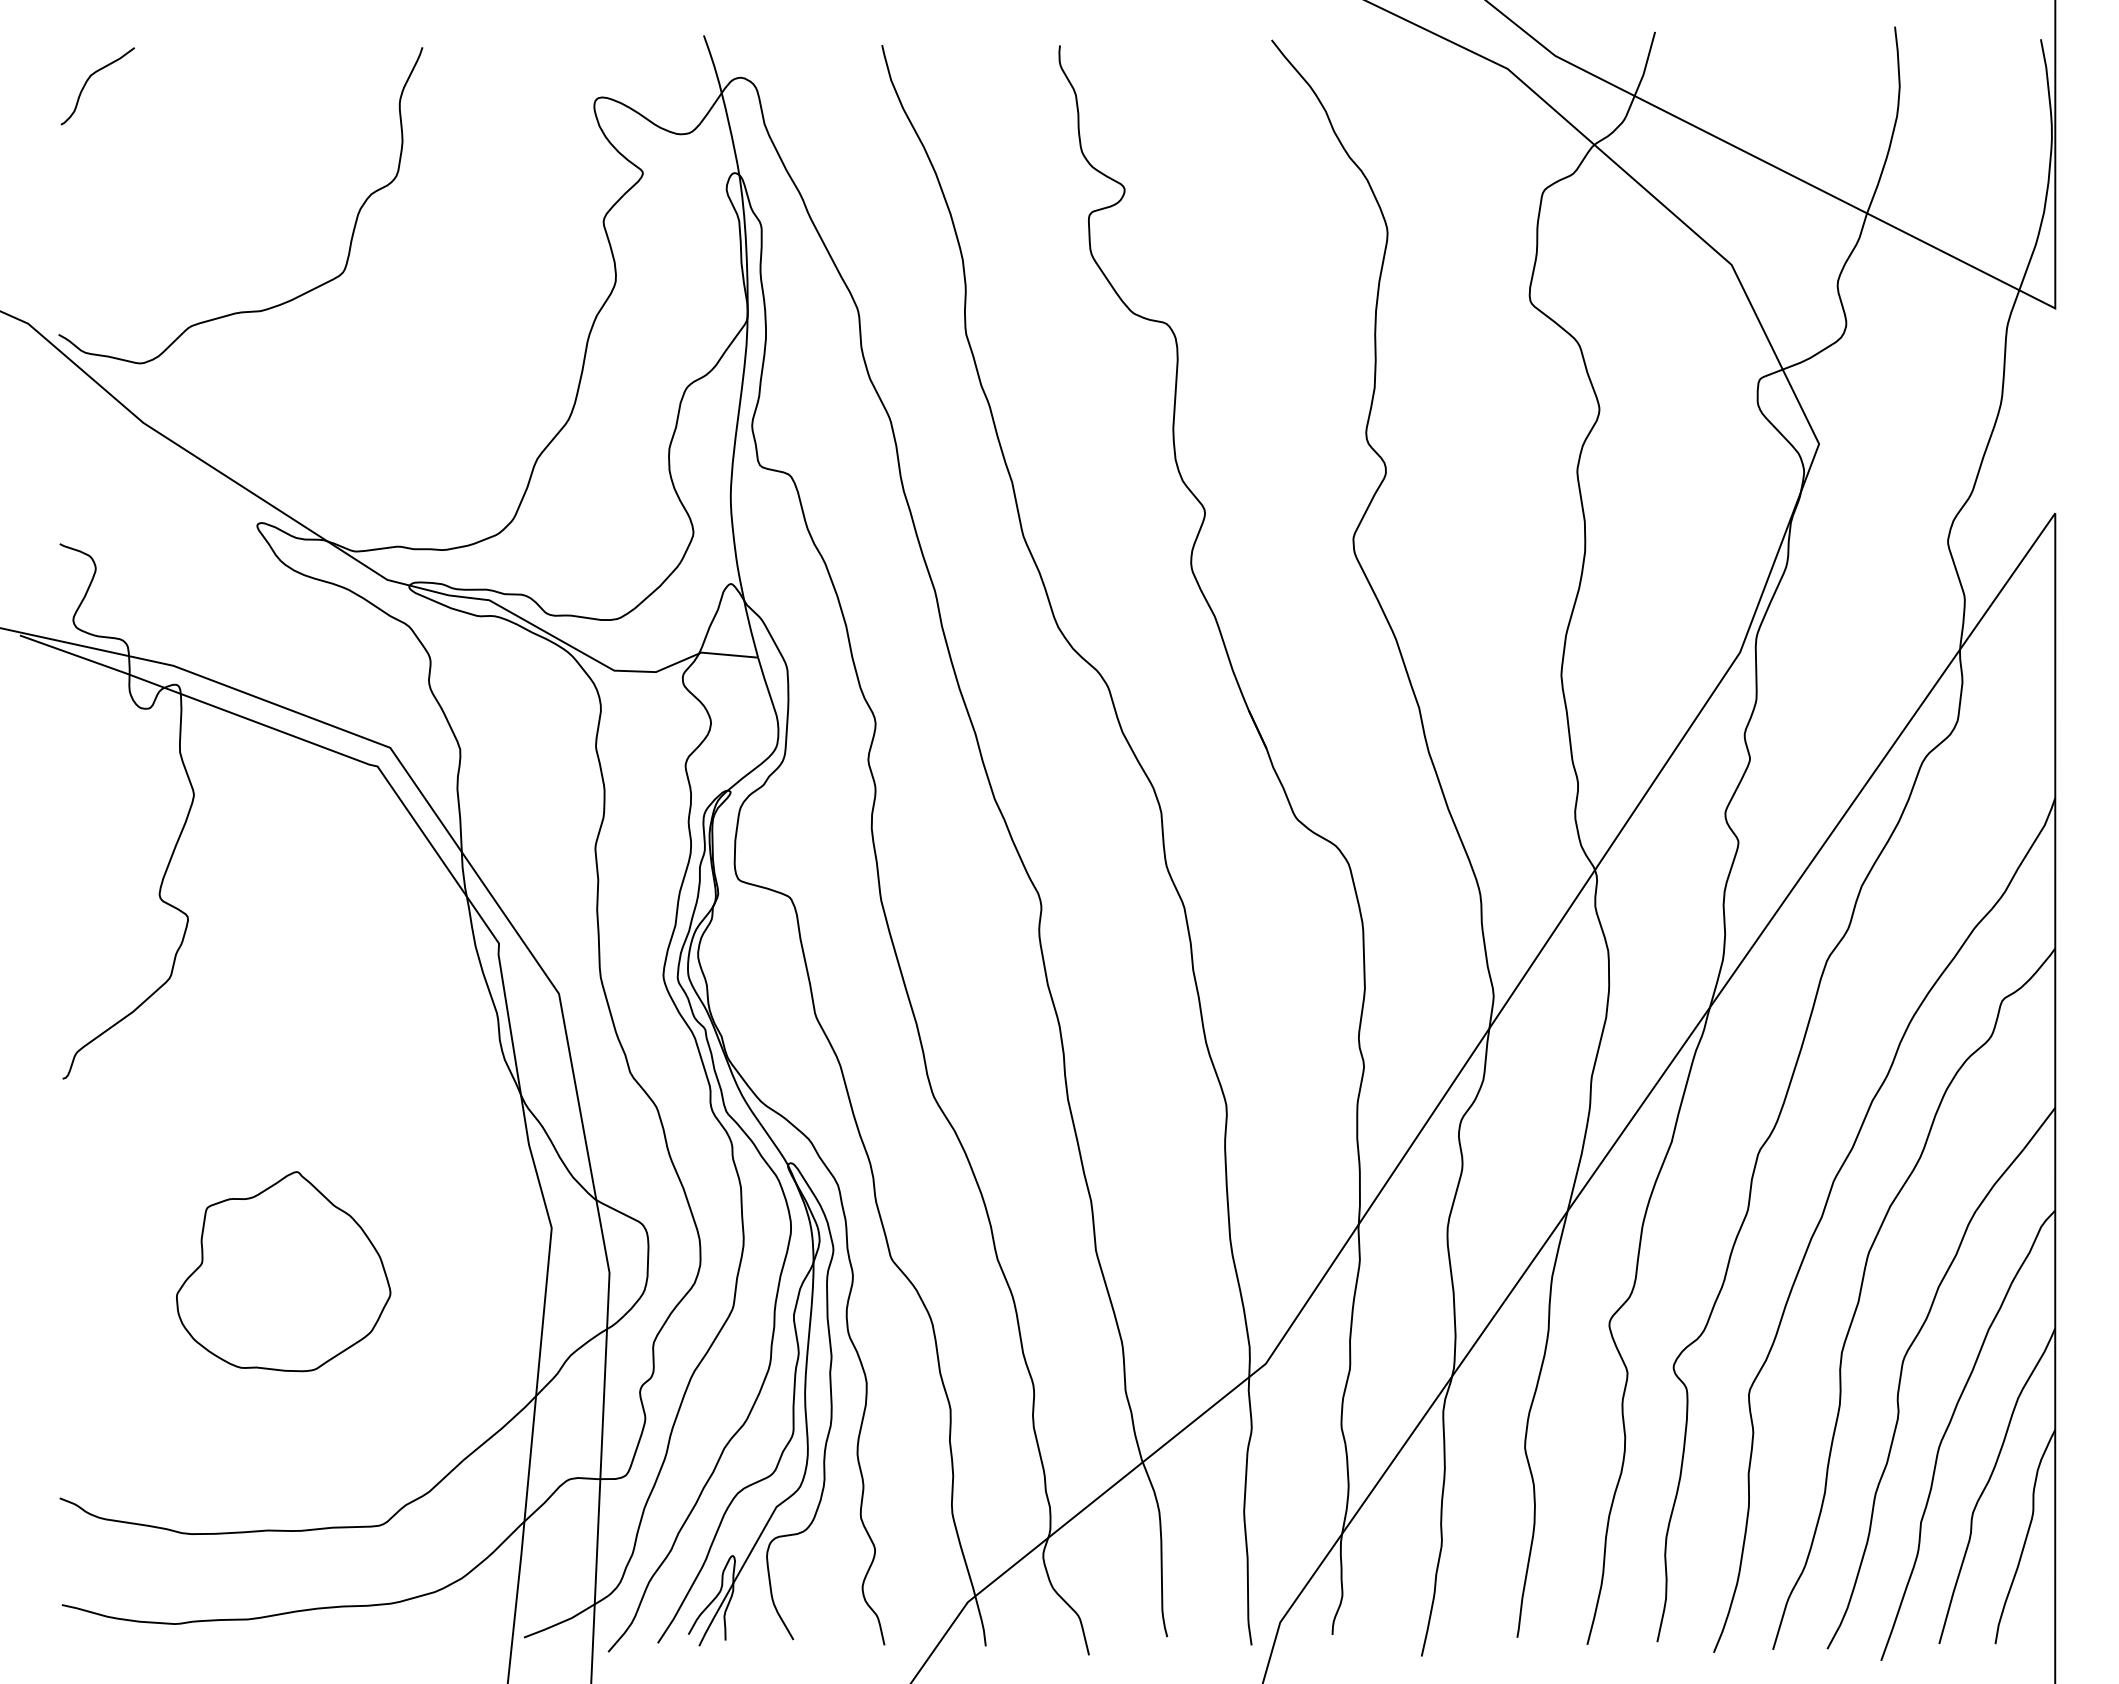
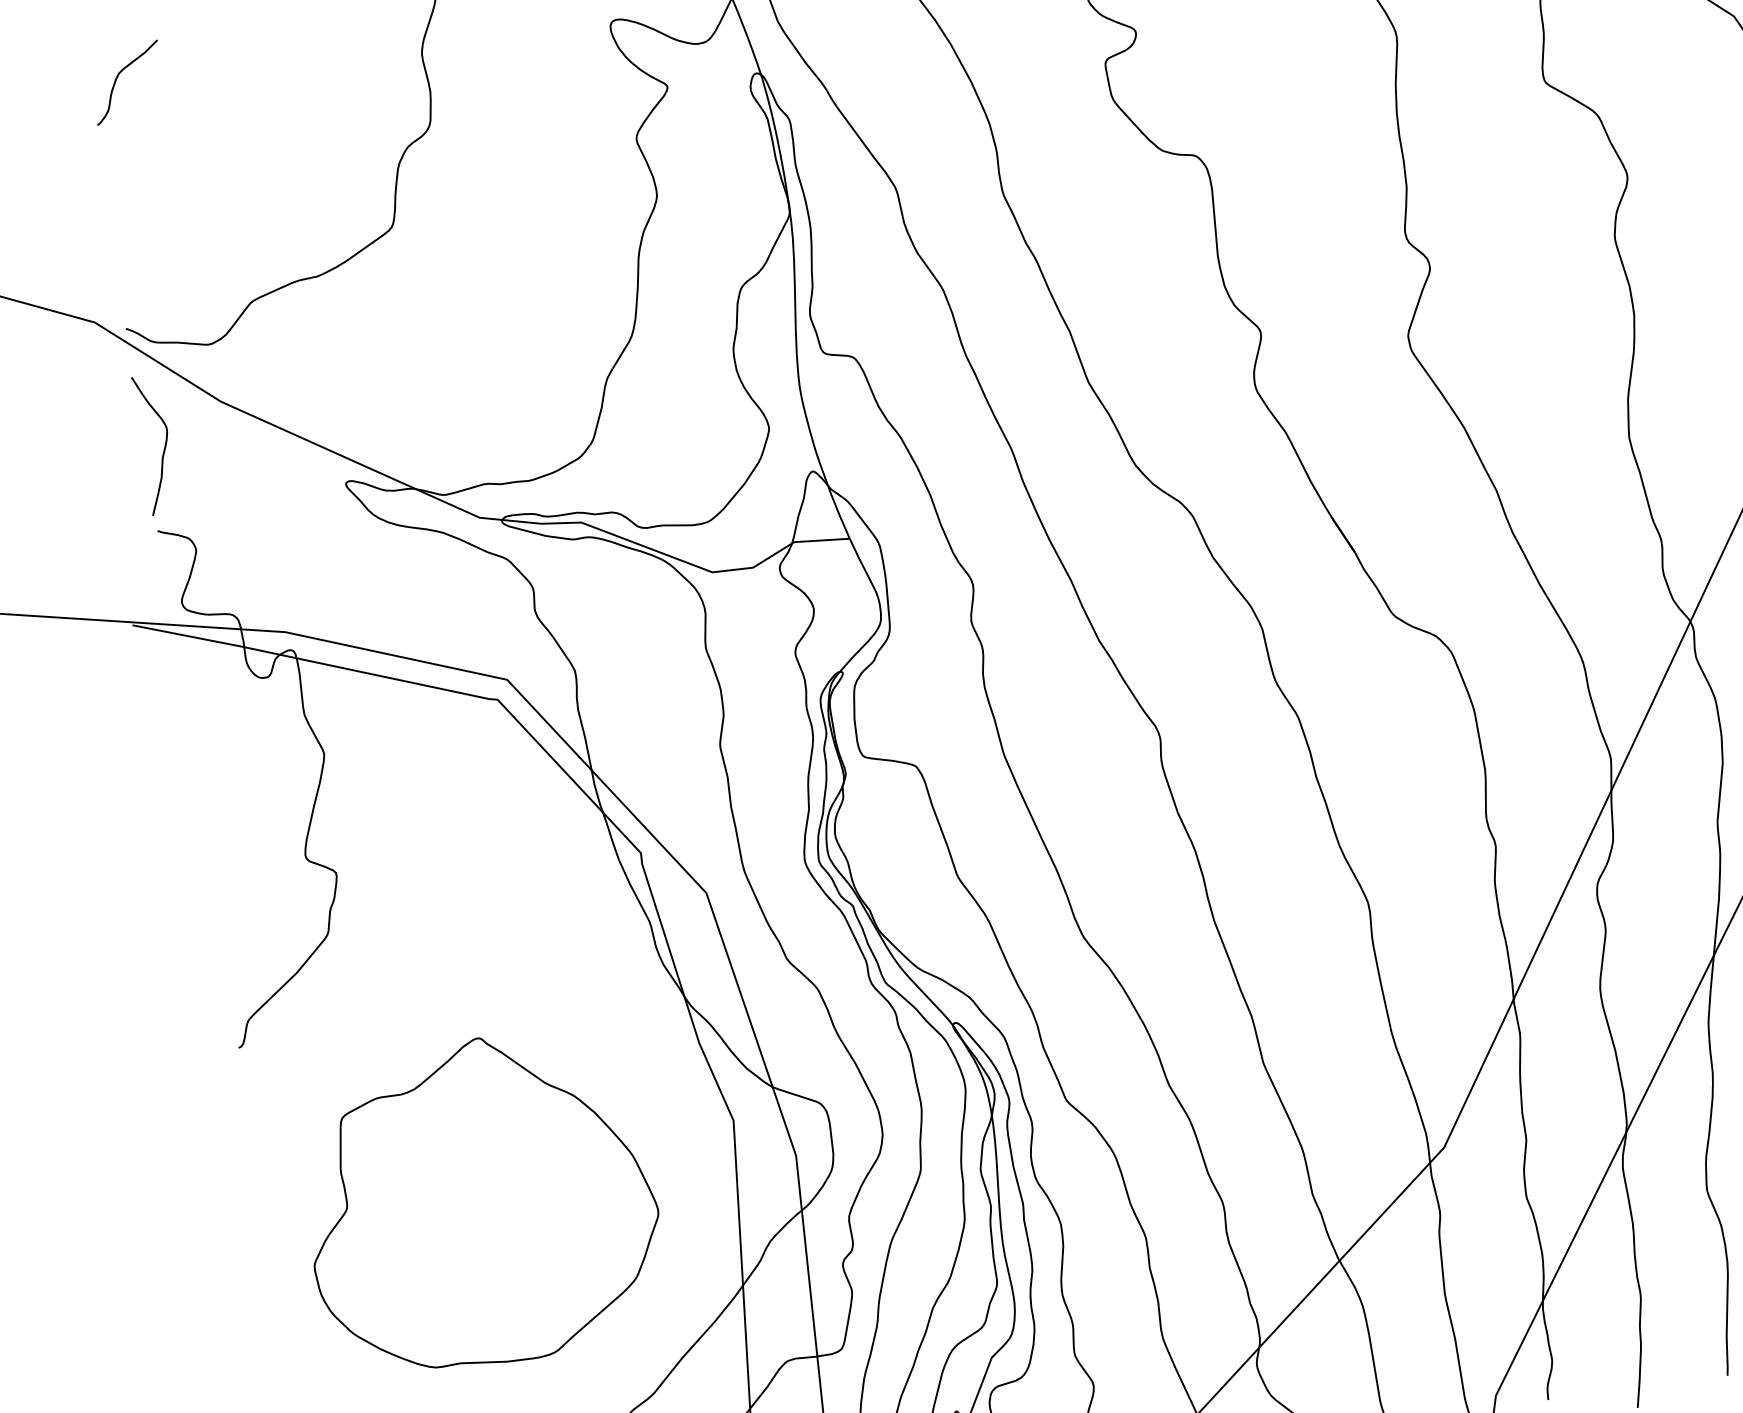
curve: (79, 459) -> (164, 446), added
part: (283, 1271) -> (480, 1201), size x1.67

